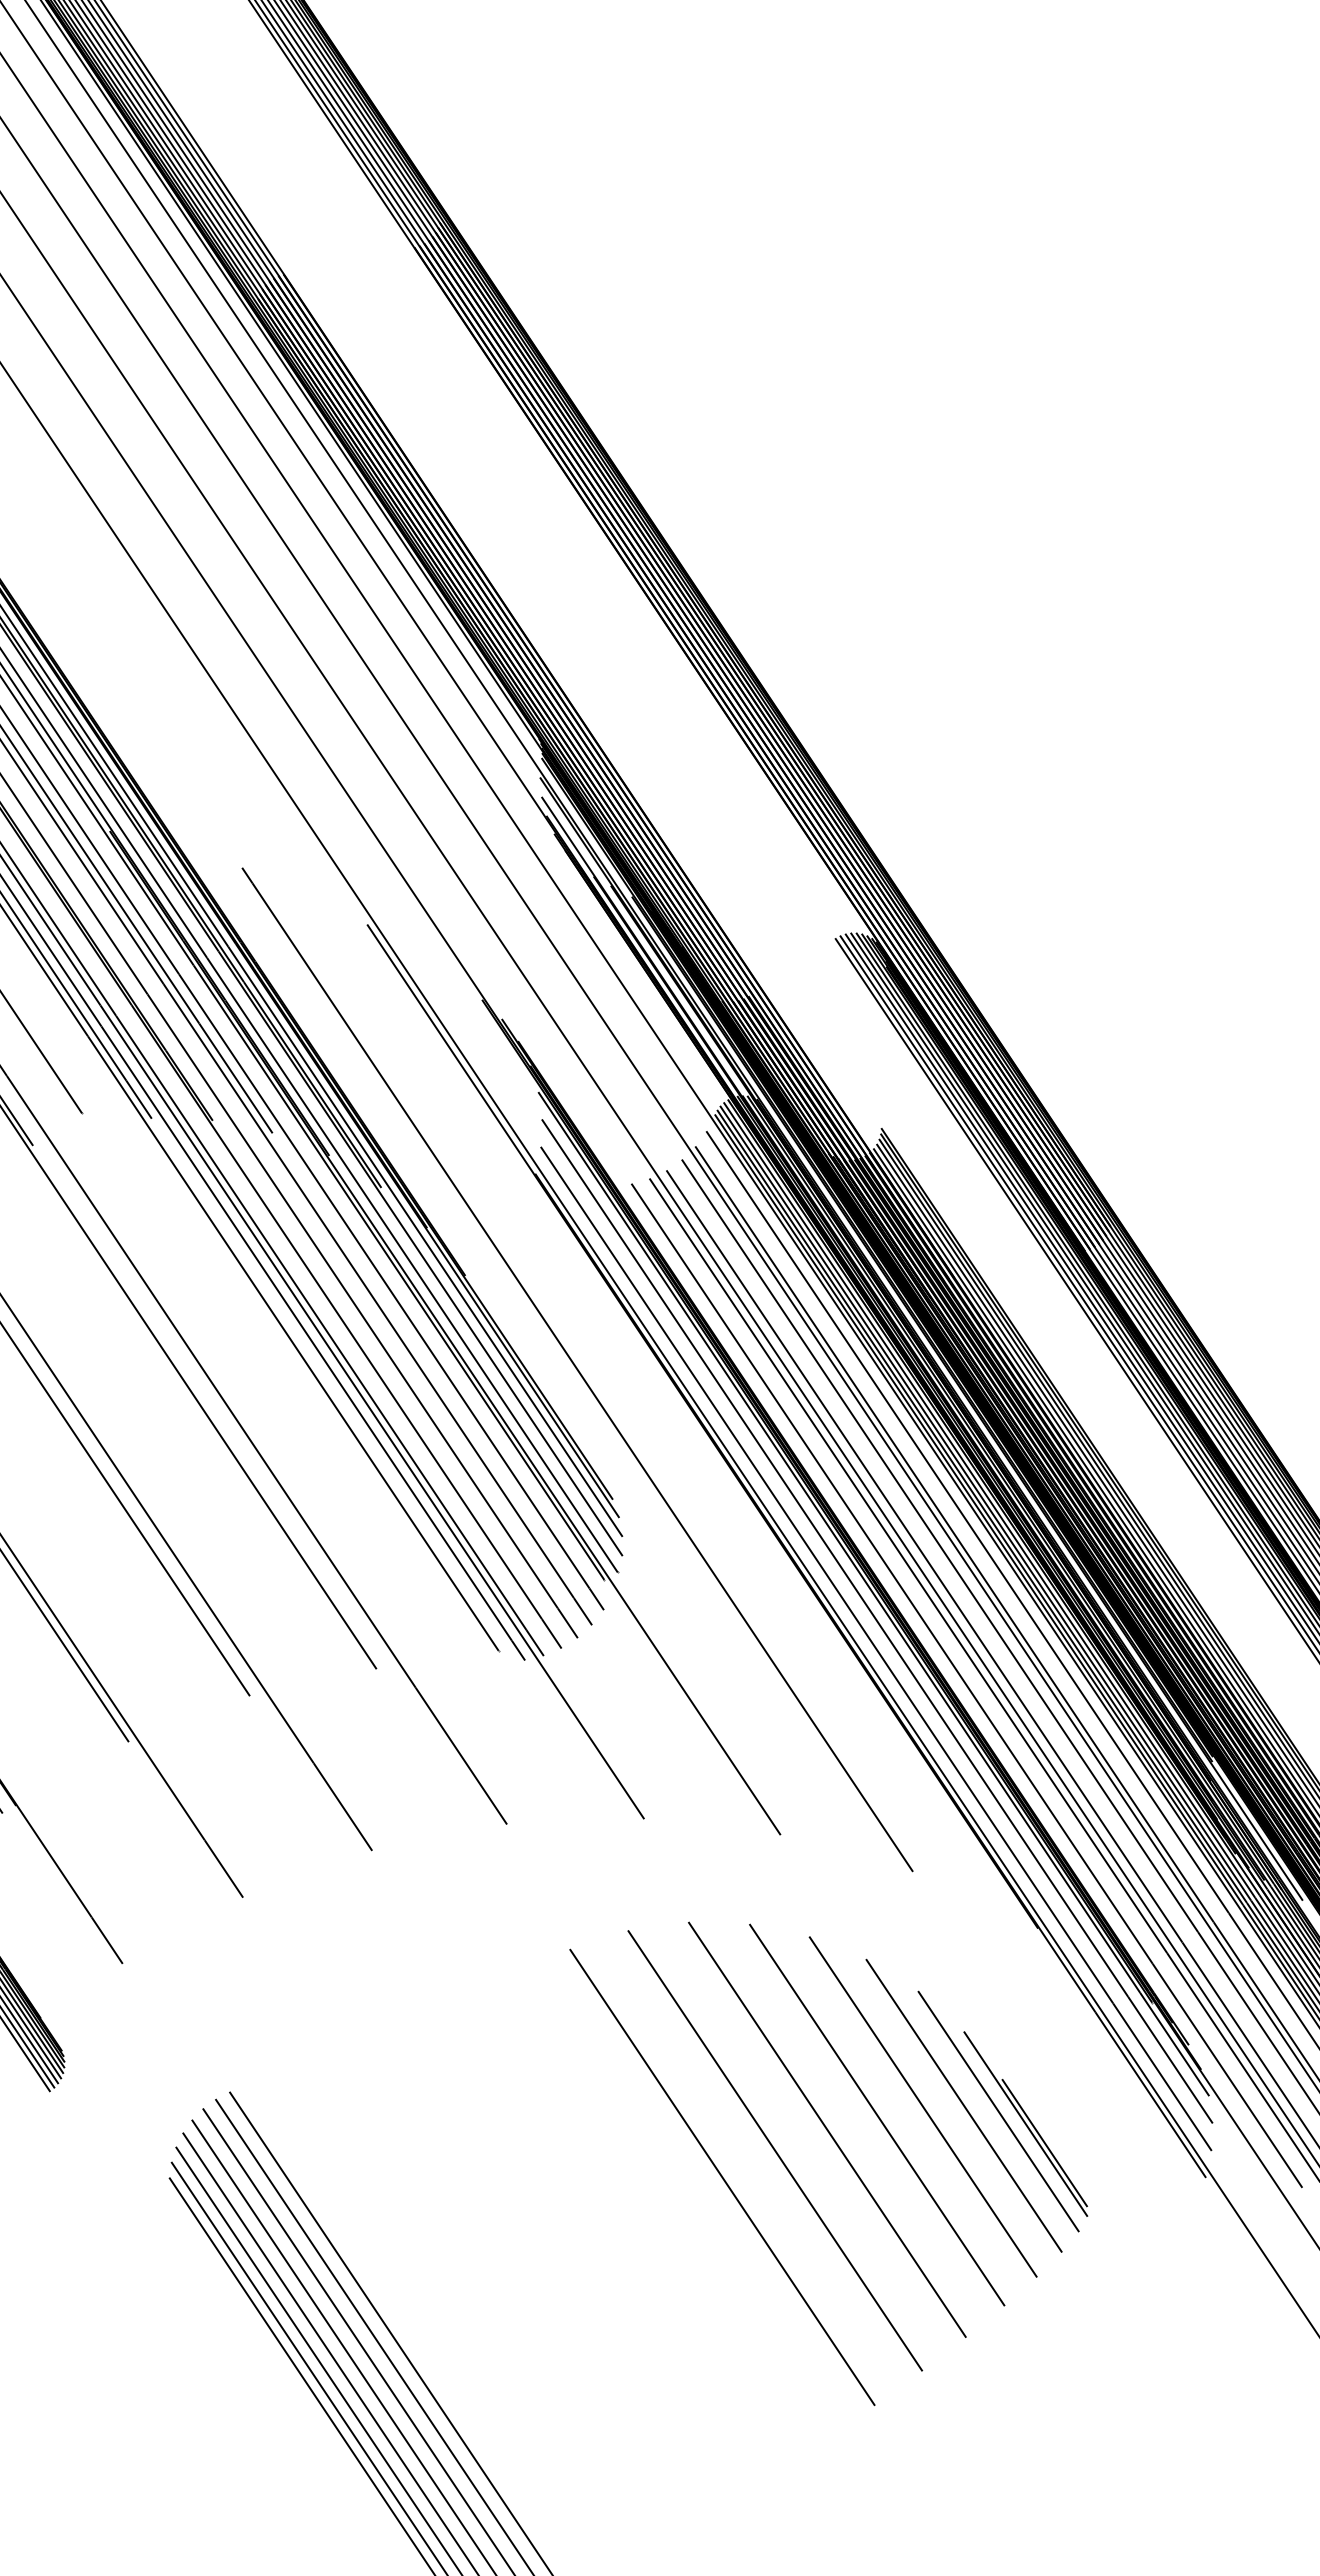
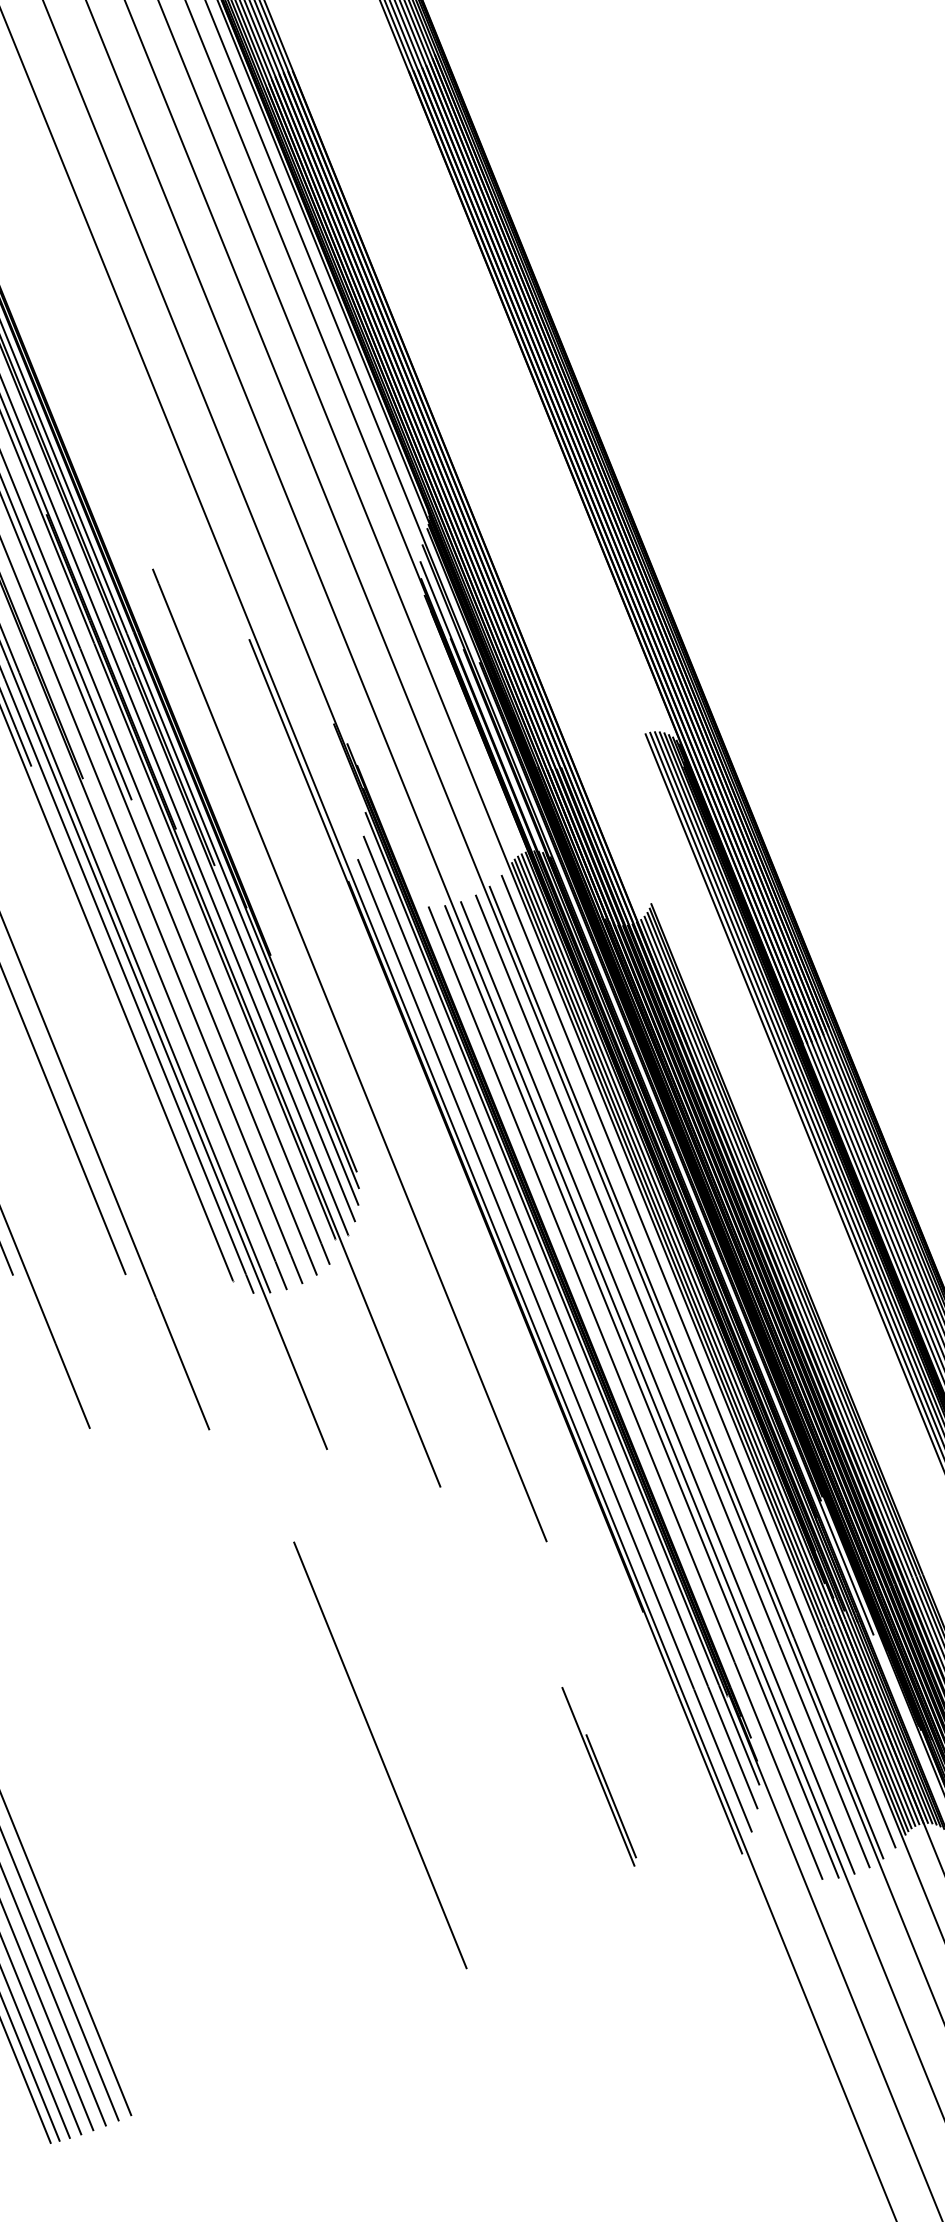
line: (964, 2105) -> (549, 1750), removed
line: (923, 2106) -> (514, 1743), removed
line: (998, 2111) -> (577, 1761), removed
line: (876, 2115) -> (472, 1743), removed
line: (827, 2129) -> (428, 1746), removed
line: (722, 2177) -> (330, 1768), removed

